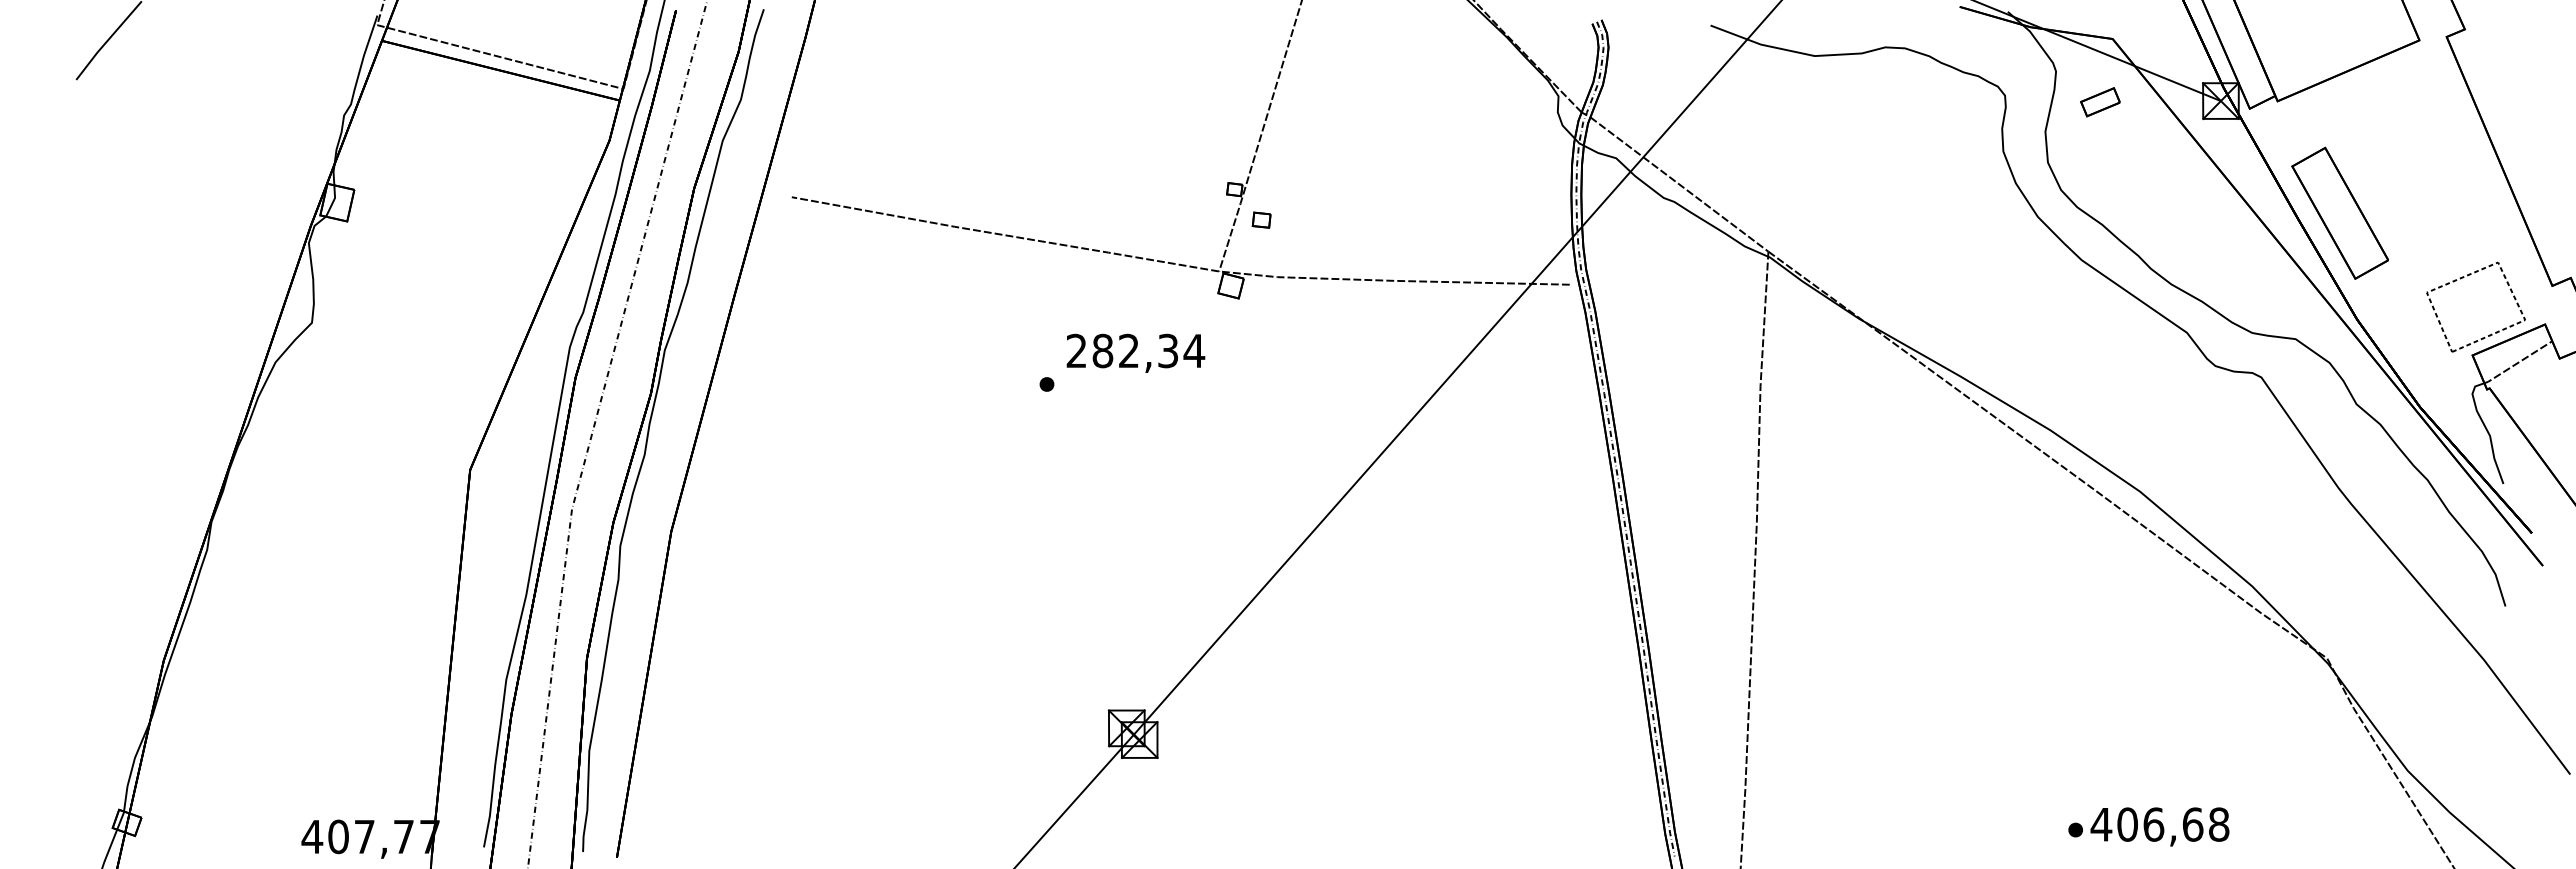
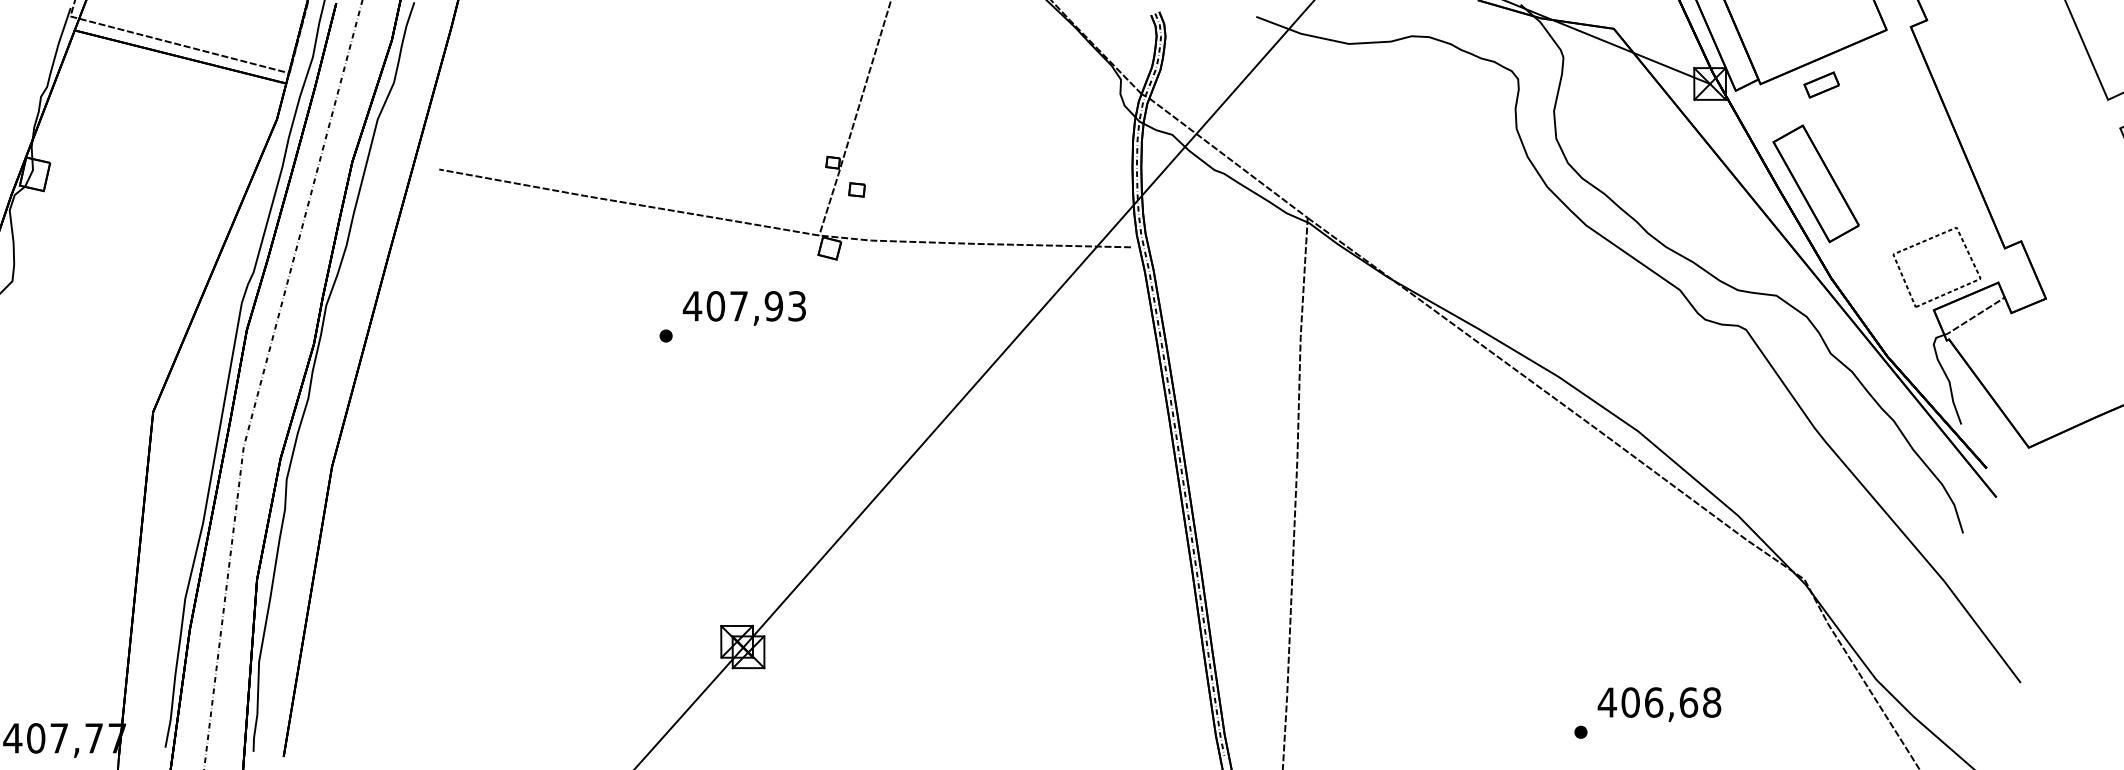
part: (2100, 102) -> (1821, 85), moved
text: (1135, 350) -> (744, 305), 282,34 -> 407,93
text: (2159, 826) -> (1659, 704), moved

